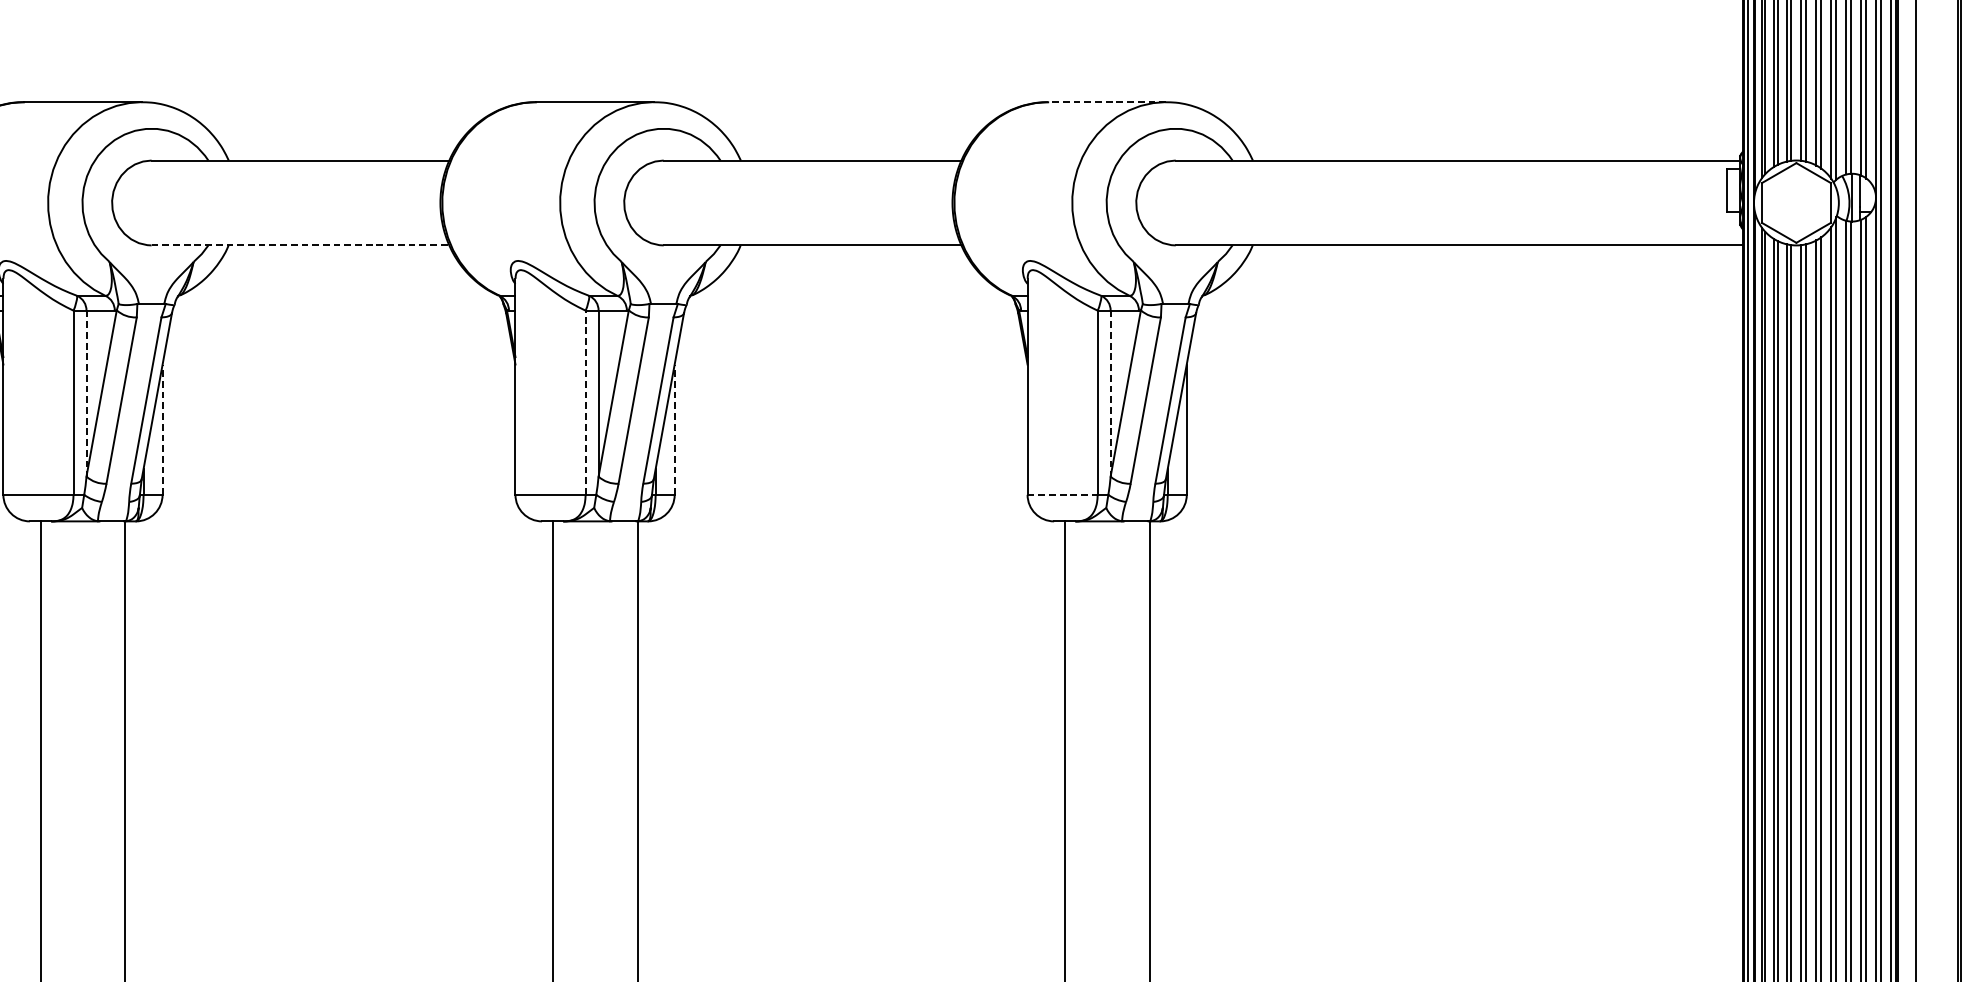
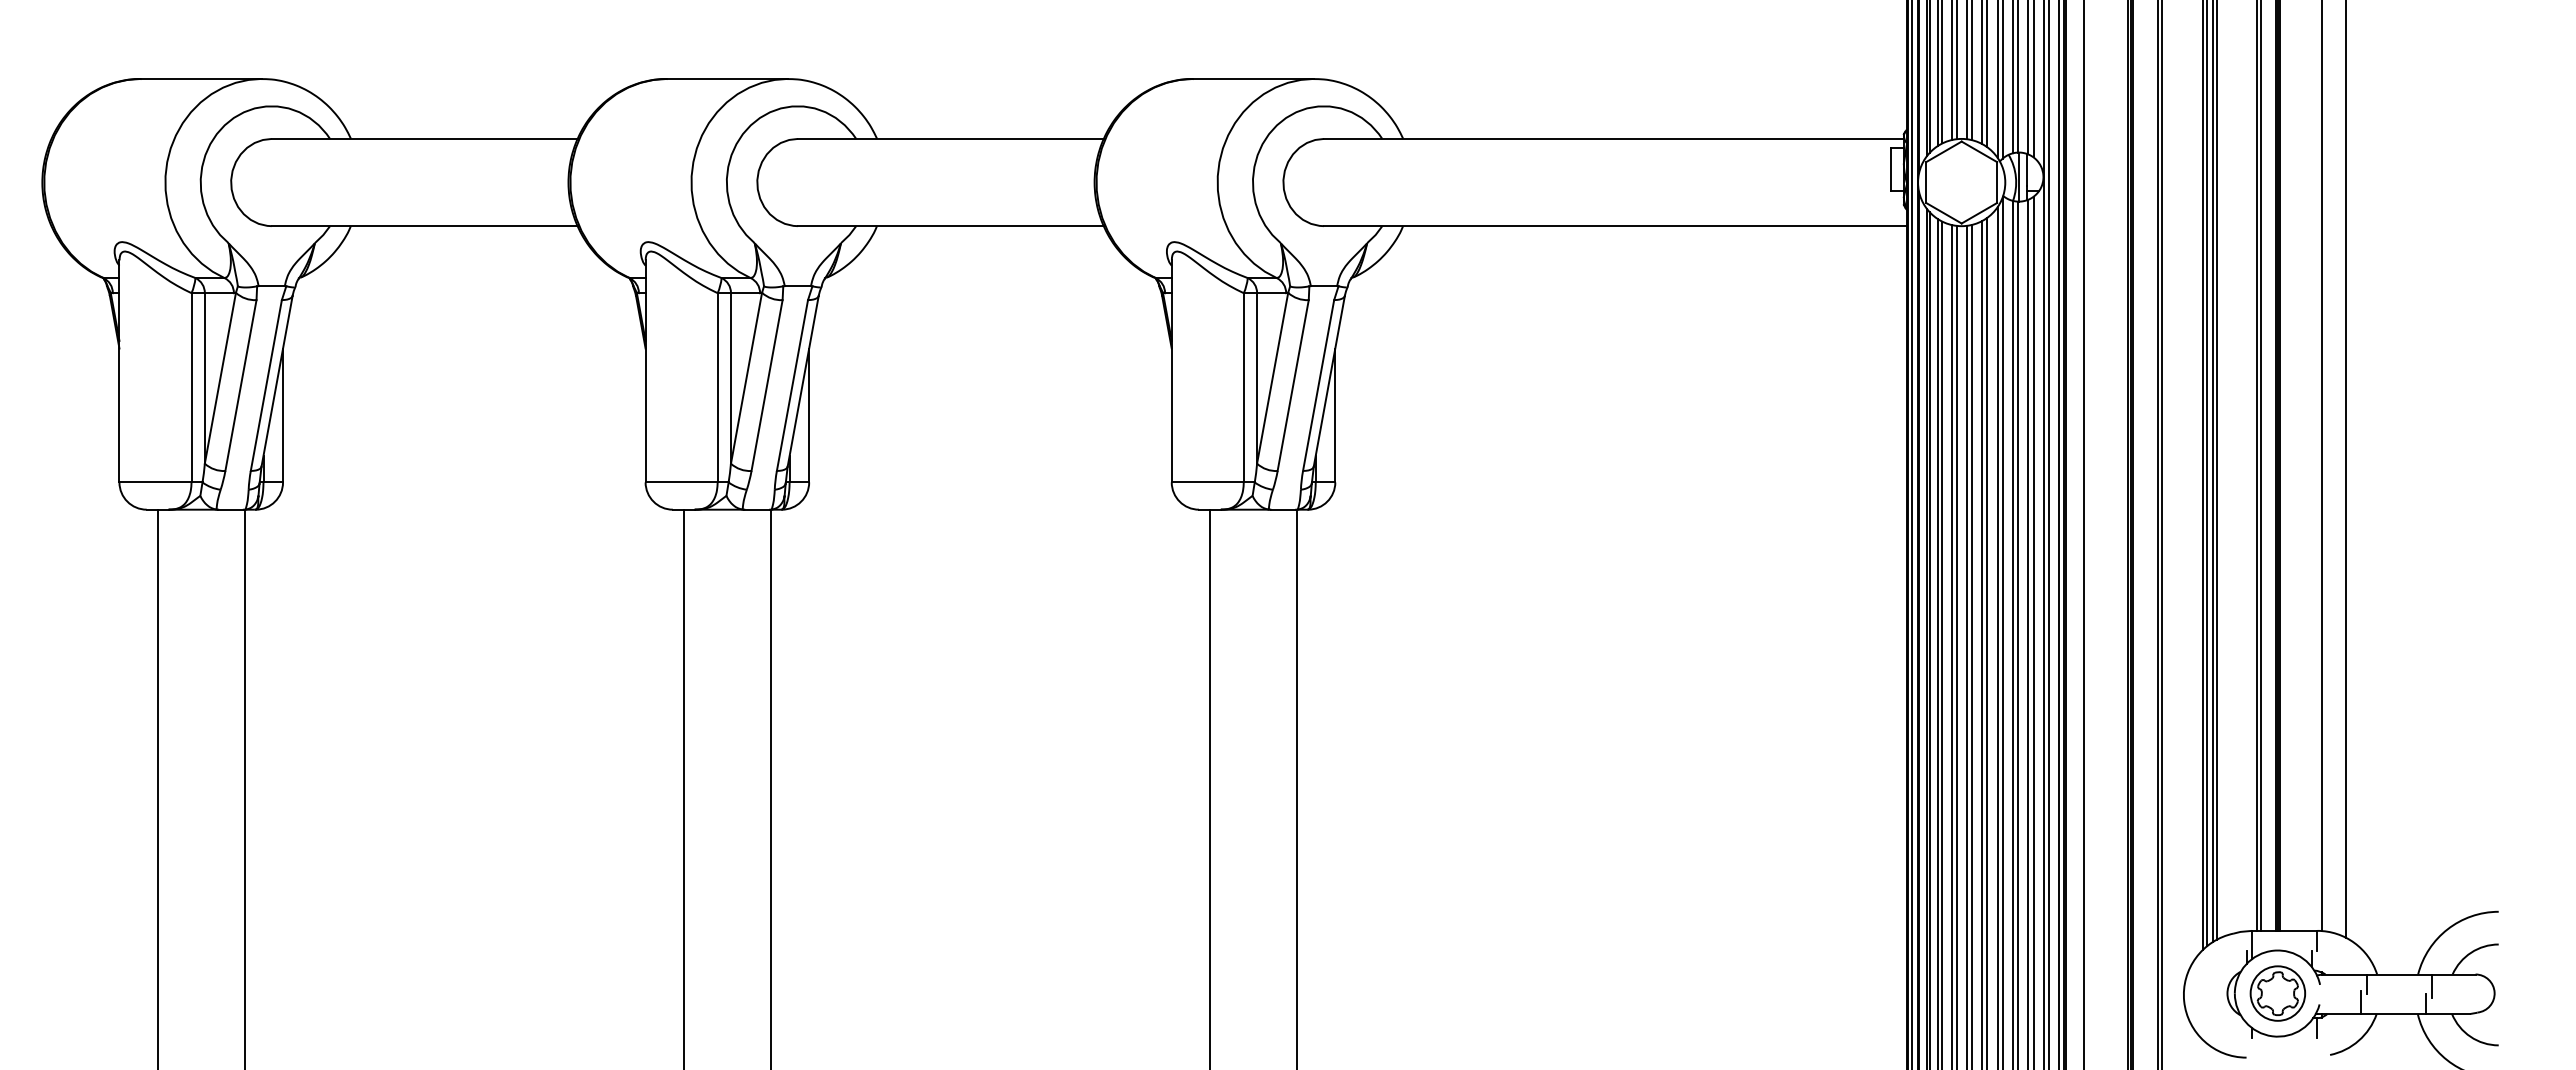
line: (1107, 101) -> (1253, 78), dashed -> solid
line: (301, 245) -> (425, 226), dashed -> solid
line: (86, 393) -> (204, 378), dashed -> solid
line: (1111, 393) -> (1257, 378), dashed -> solid
line: (585, 402) -> (717, 387), dashed -> solid
line: (163, 429) -> (283, 415), dashed -> solid
line: (675, 429) -> (809, 415), dashed -> solid
line: (1063, 494) -> (1208, 482), dashed -> solid

